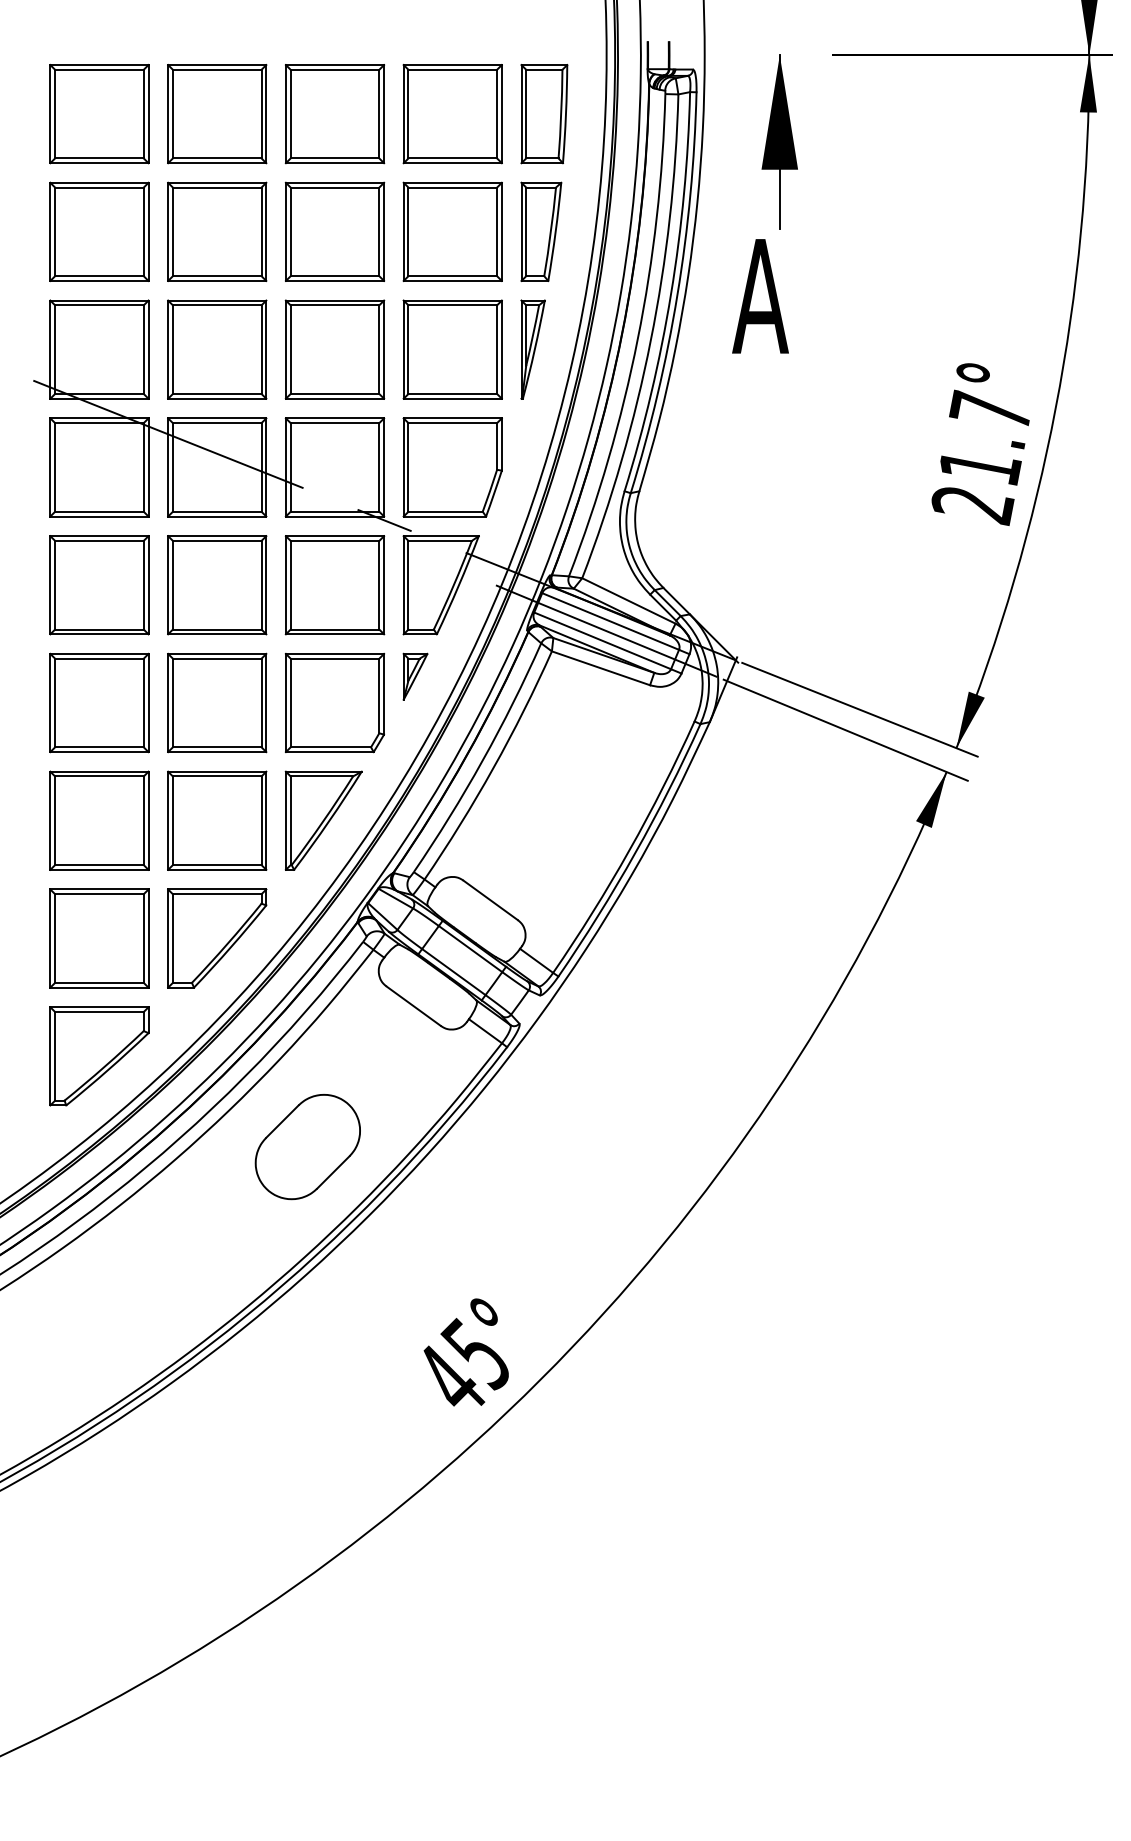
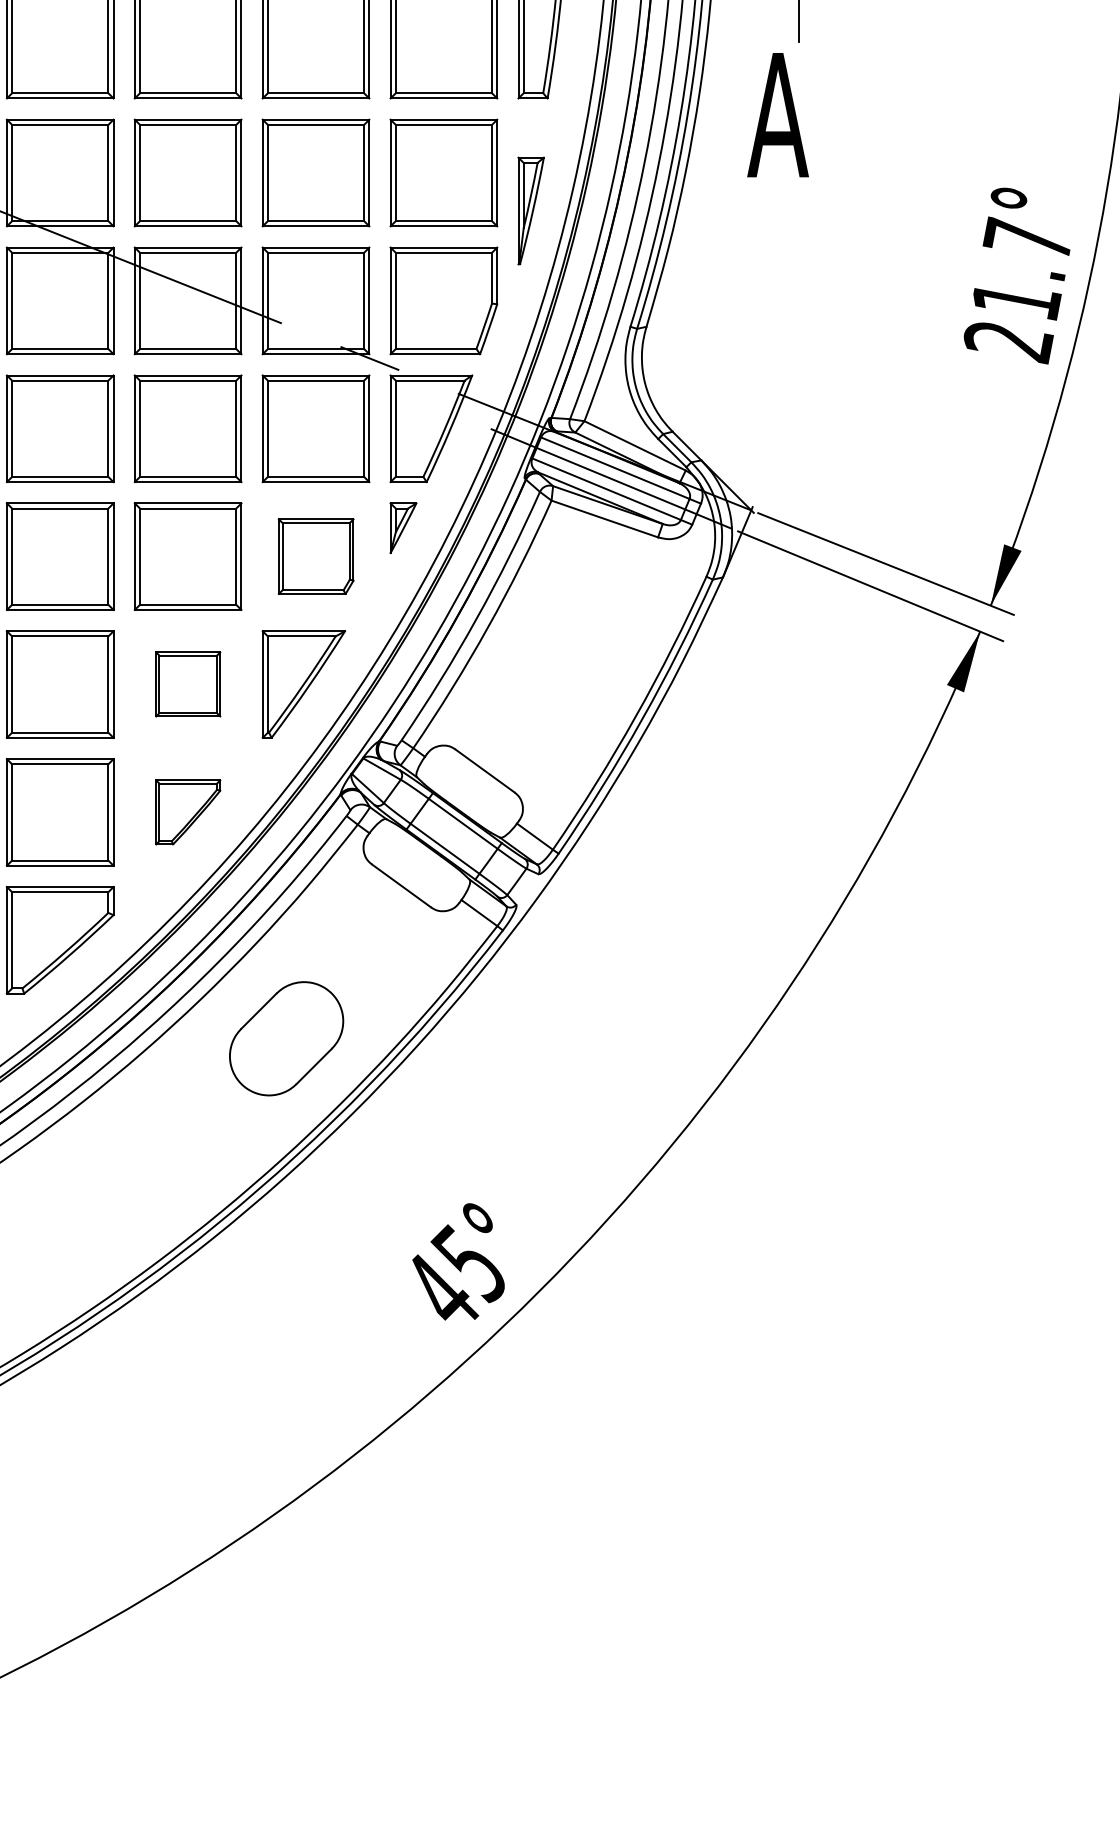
part: (532, 349) -> (530, 210), moved
part: (335, 702) -> (316, 556), size x0.7
part: (217, 820) -> (188, 684), size x0.6
part: (217, 938) -> (188, 812), size x0.6

